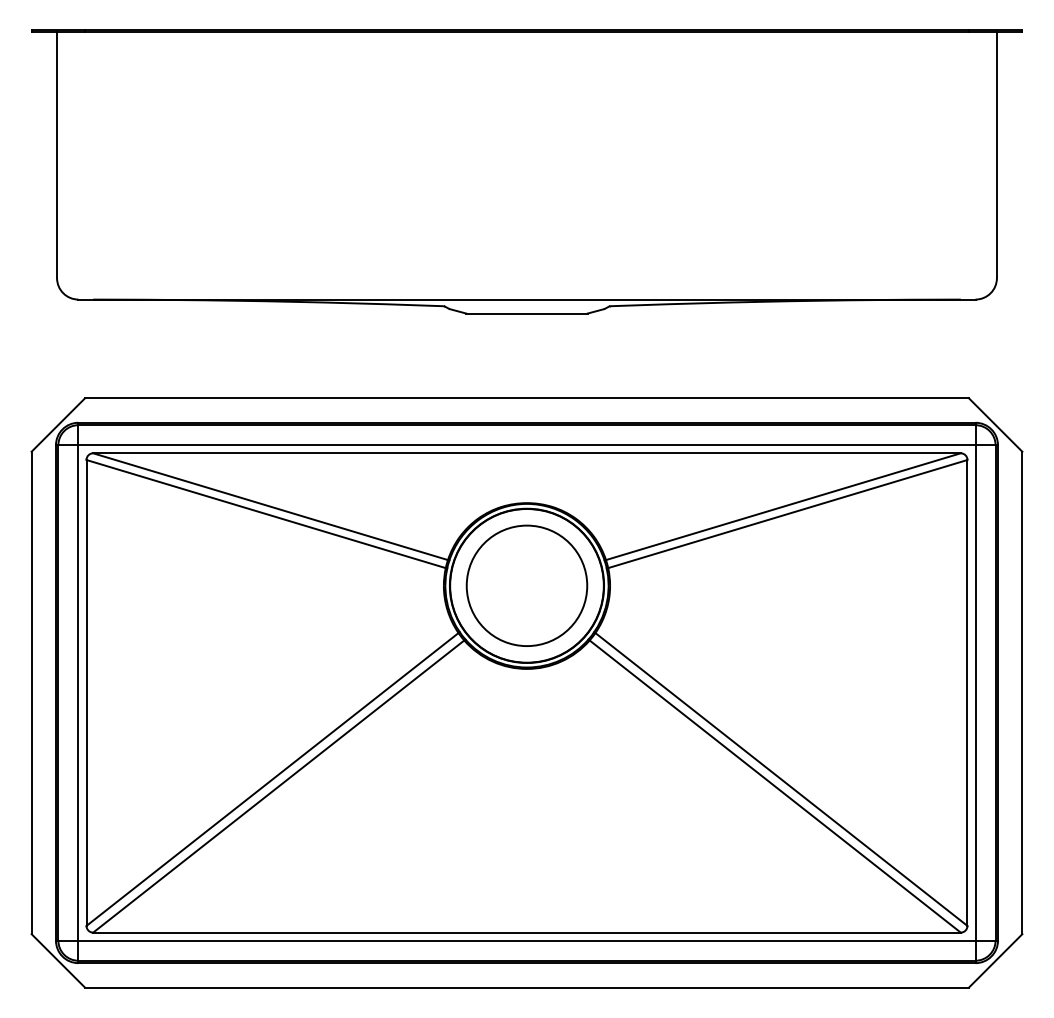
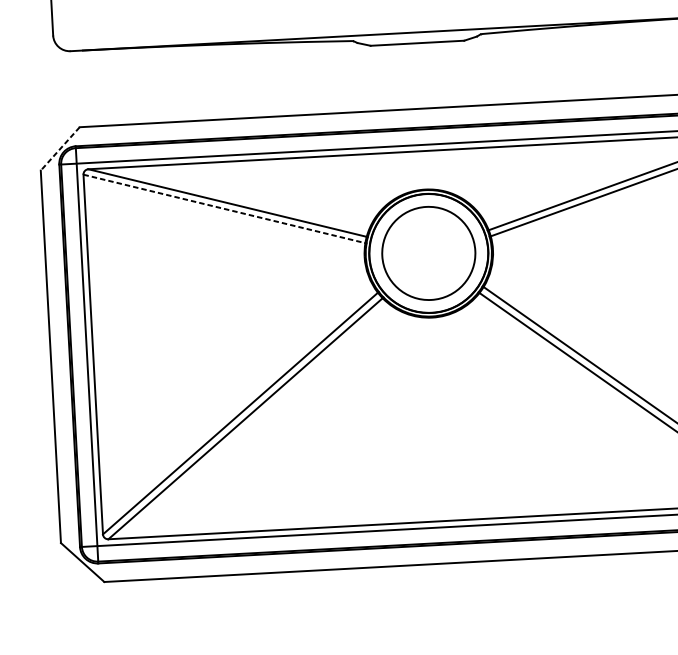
line: (58, 425) -> (60, 149), solid -> dashed
line: (266, 514) -> (224, 209), solid -> dashed

